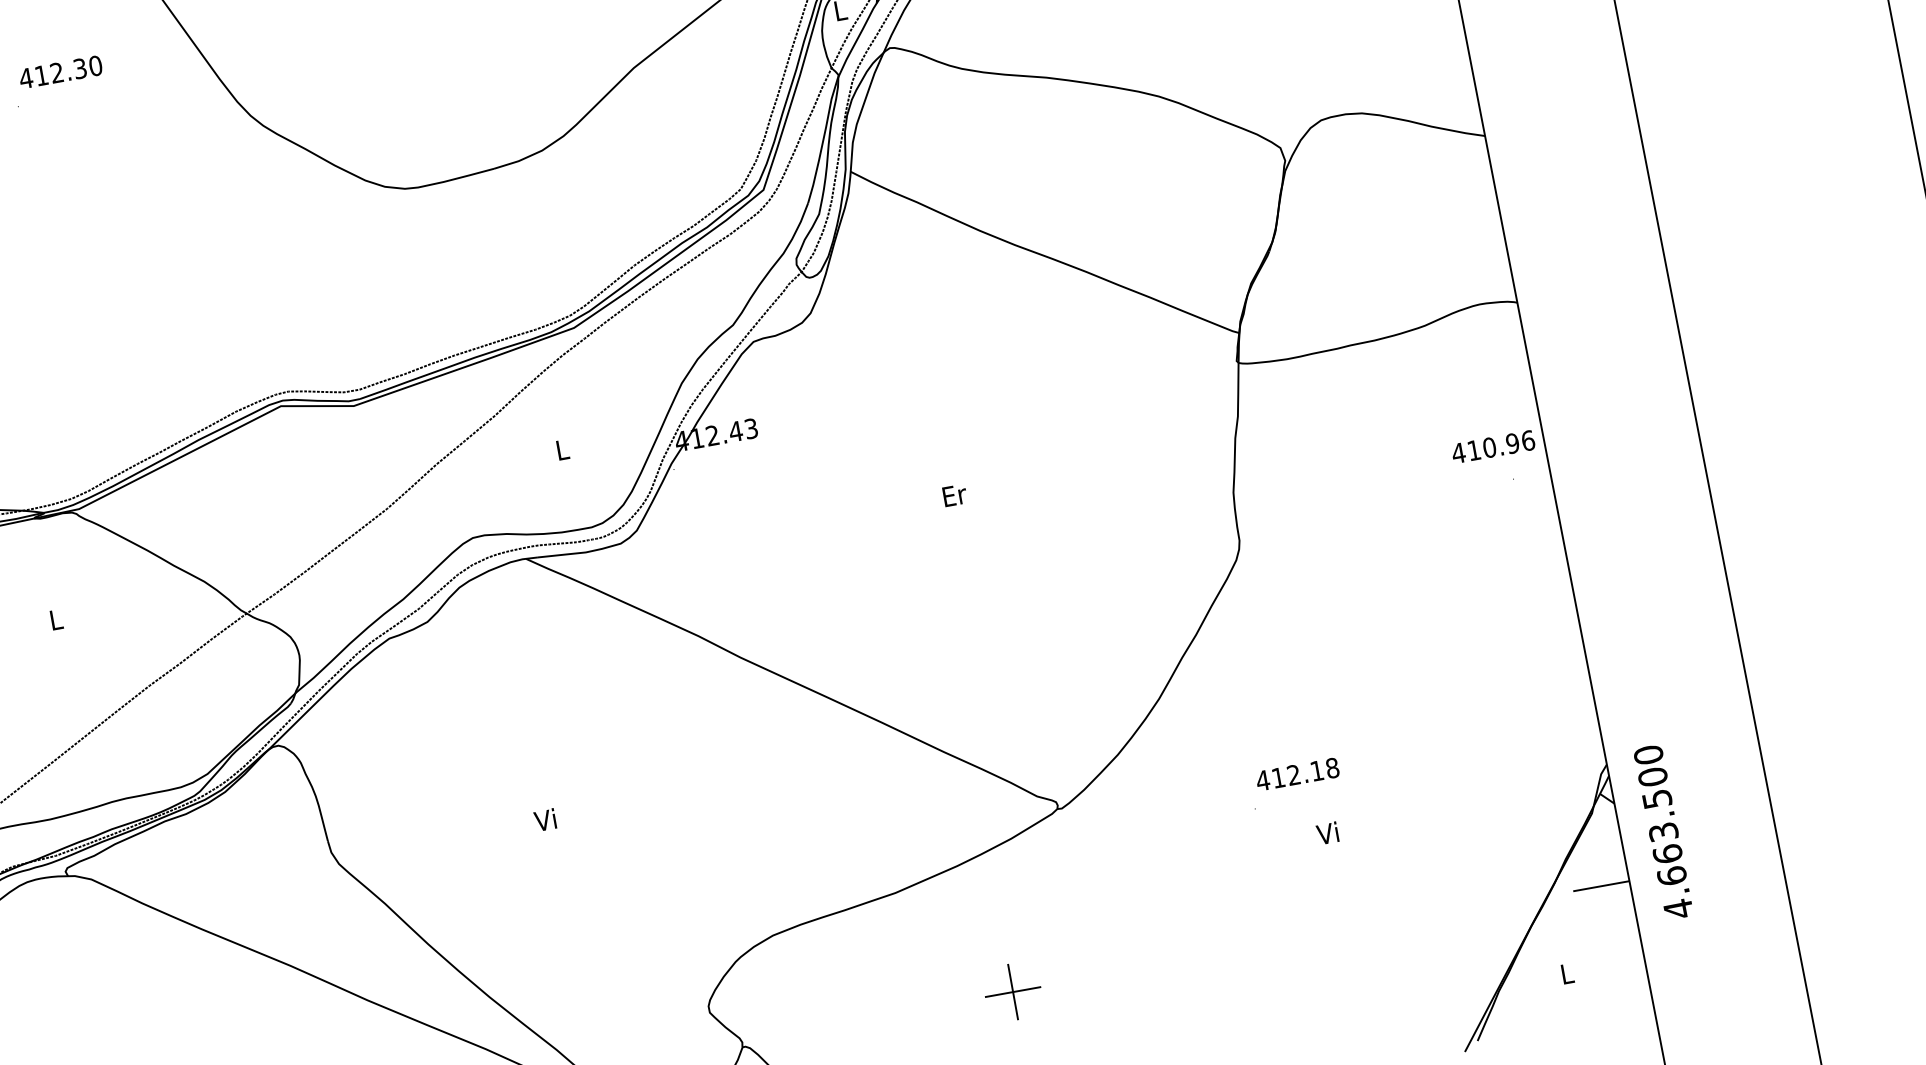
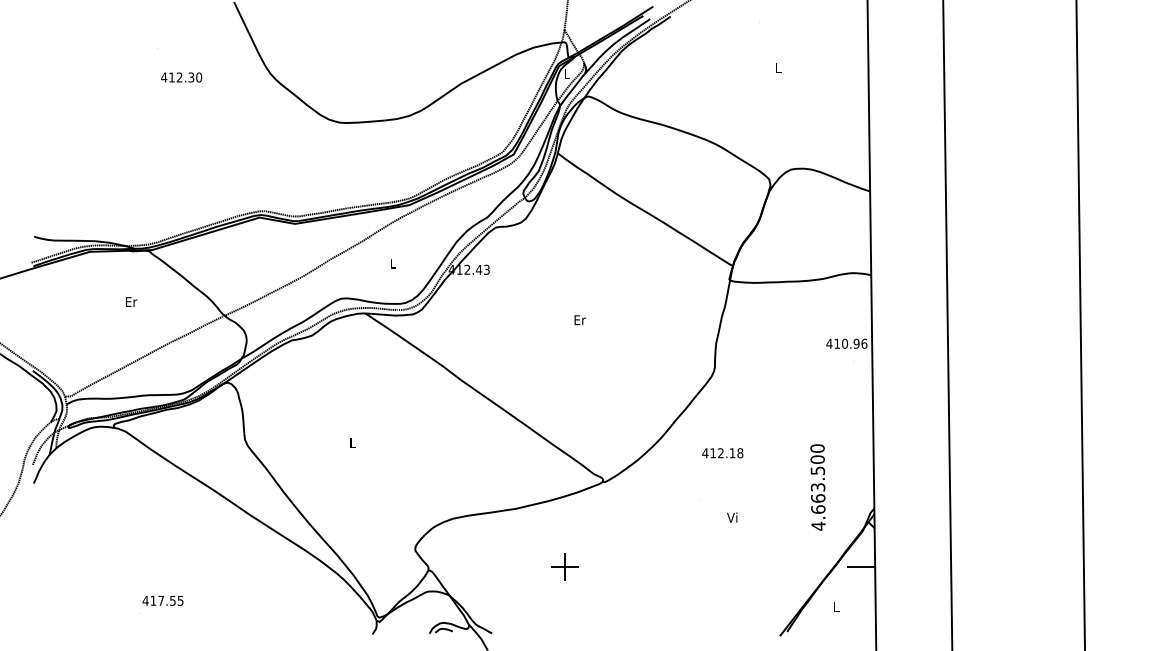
text: (60, 72) -> (181, 77), moved
text: (56, 618) -> (131, 301), L -> Er
text: (1297, 775) -> (722, 453), moved
text: (546, 819) -> (352, 442), Vi -> L
text: (1662, 832) -> (817, 487), moved

